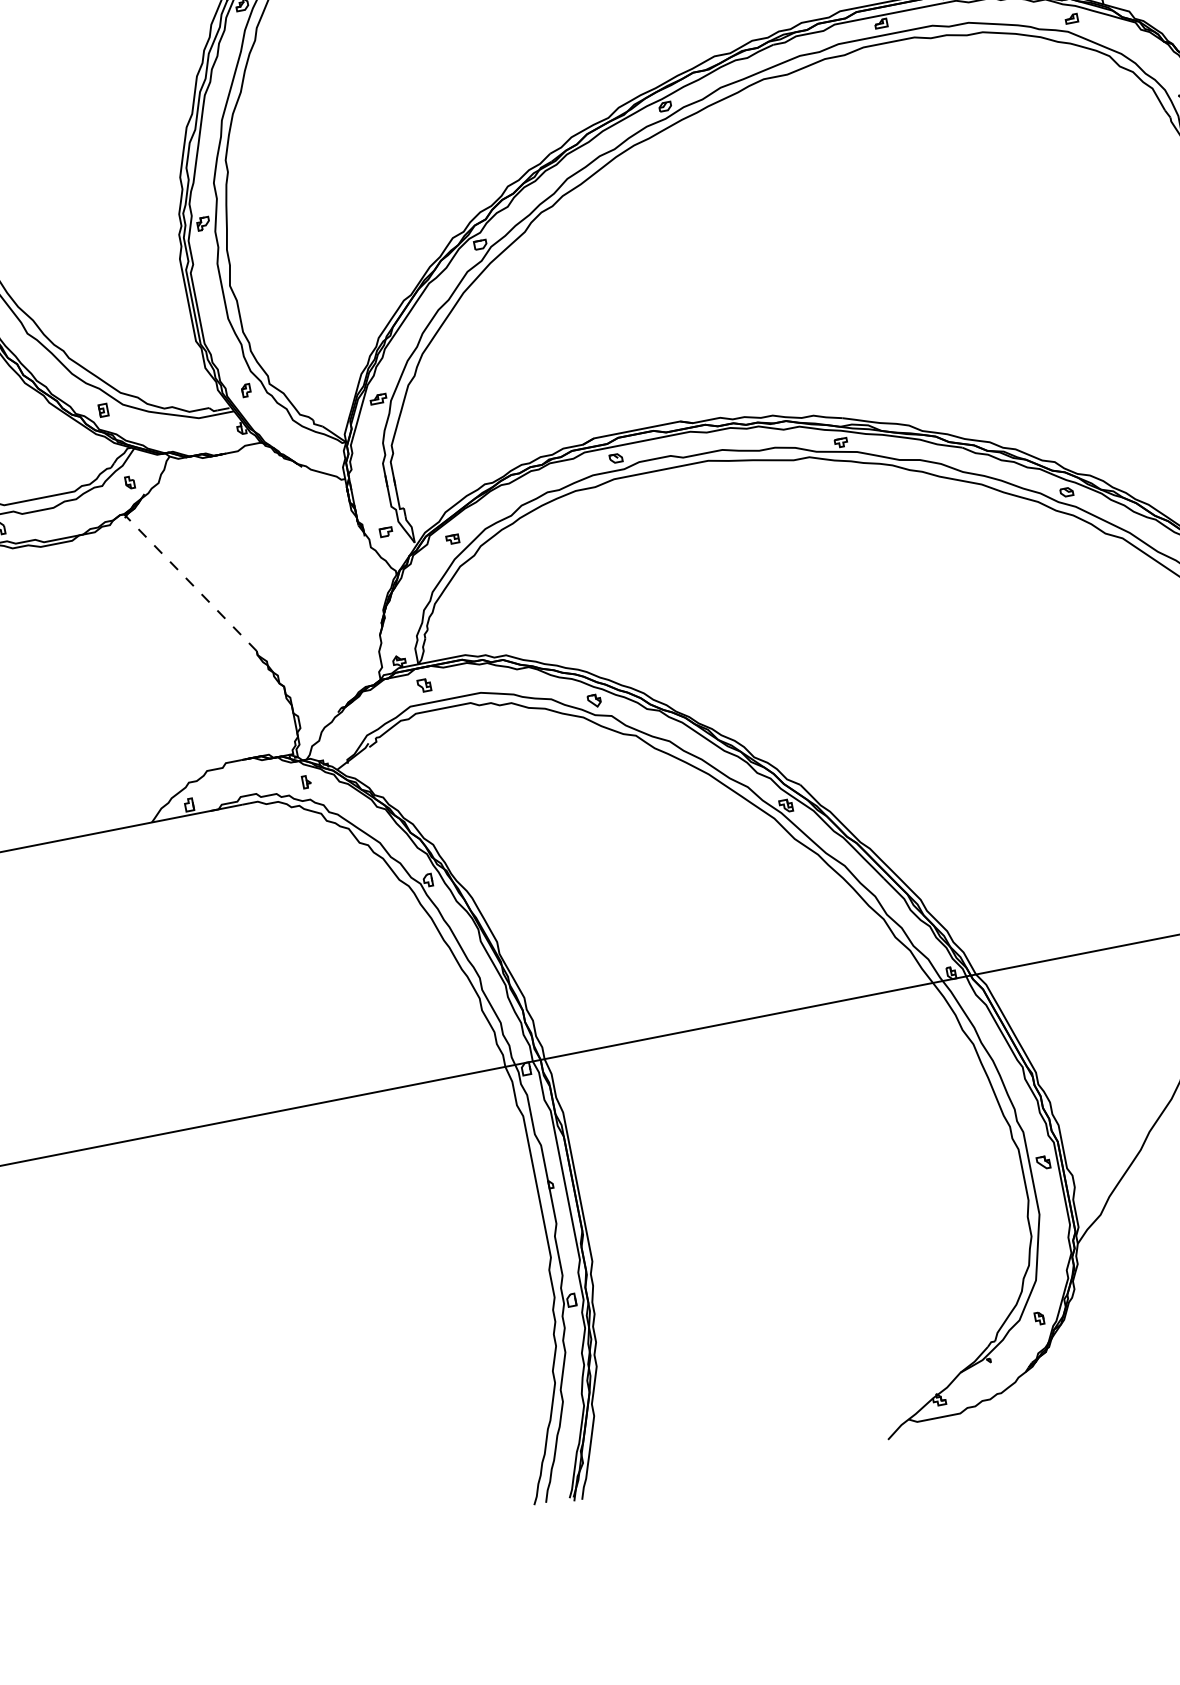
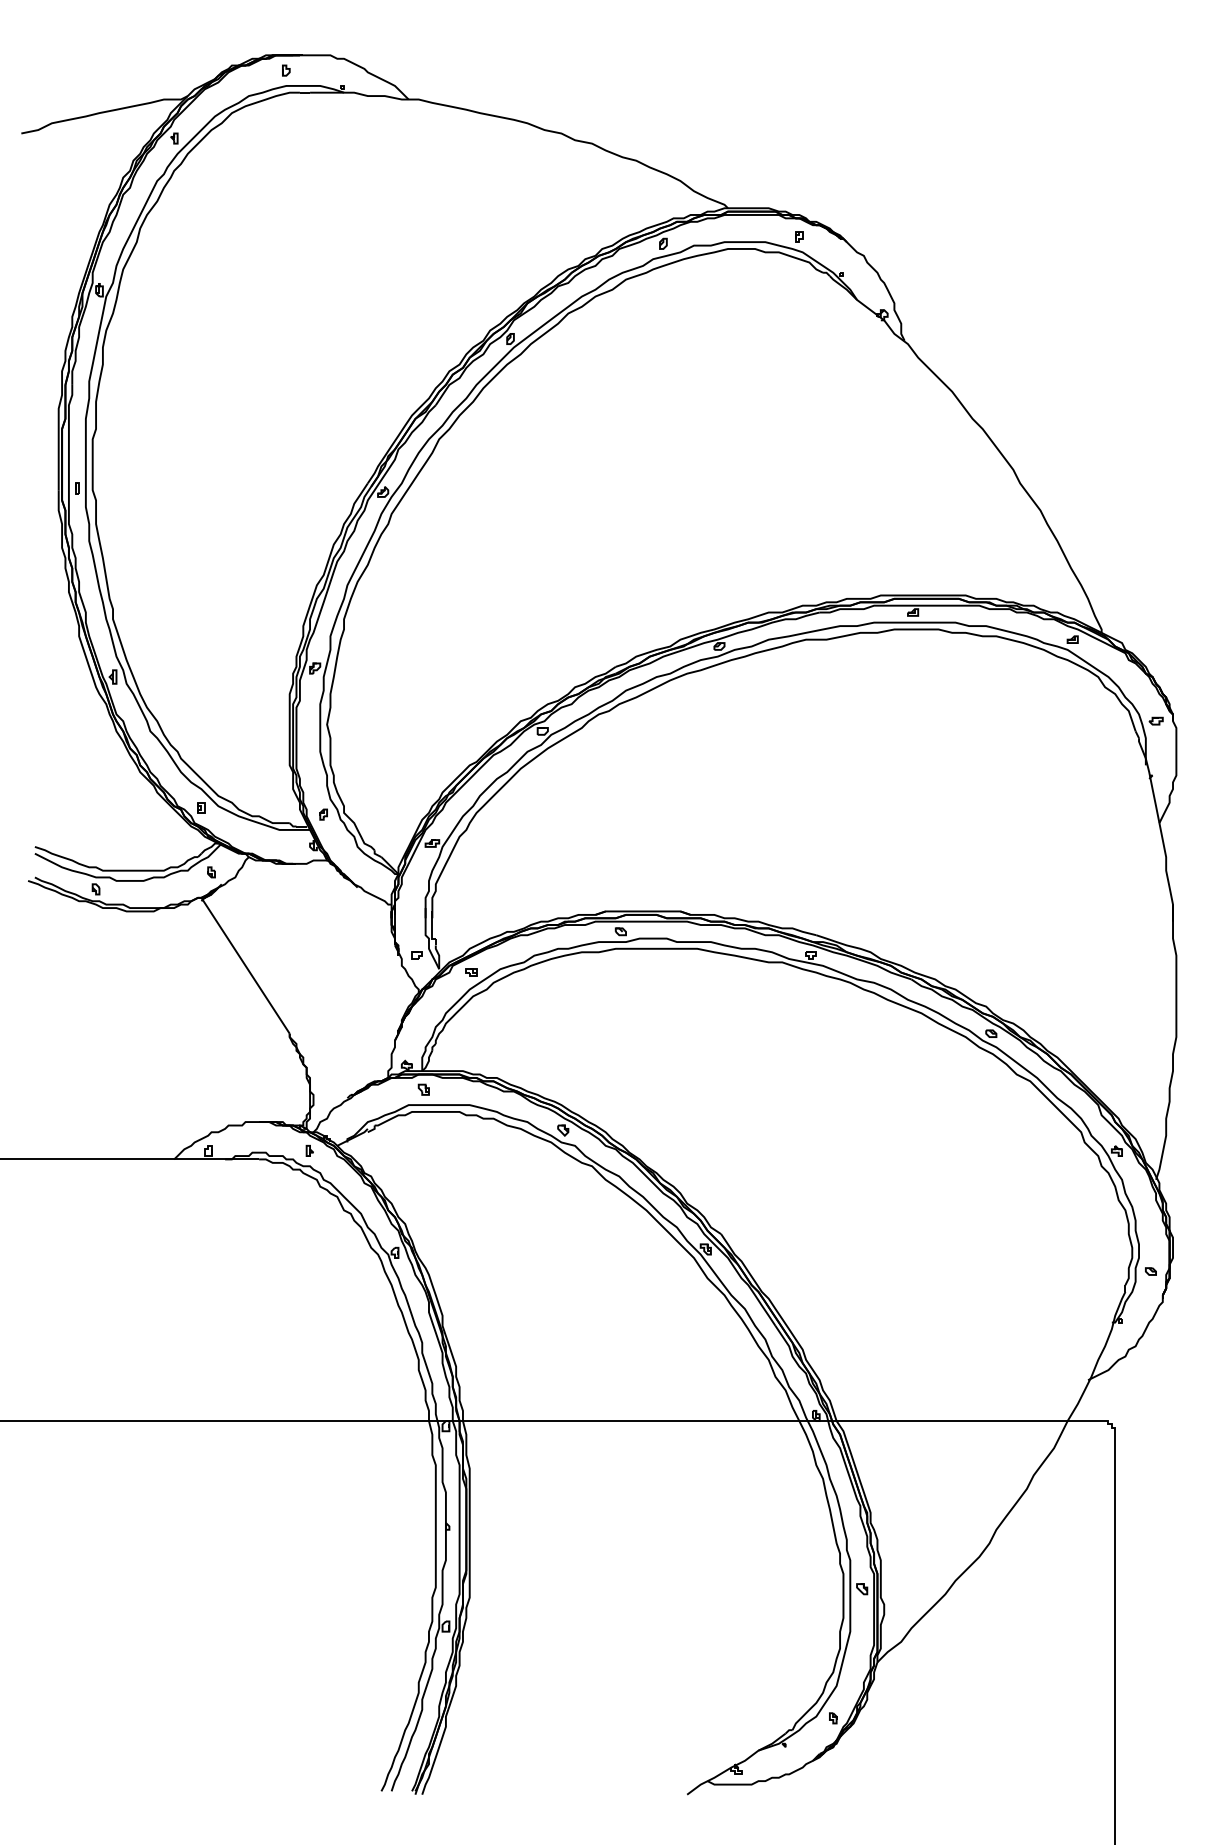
line: (190, 582) -> (245, 965), dashed -> solid

